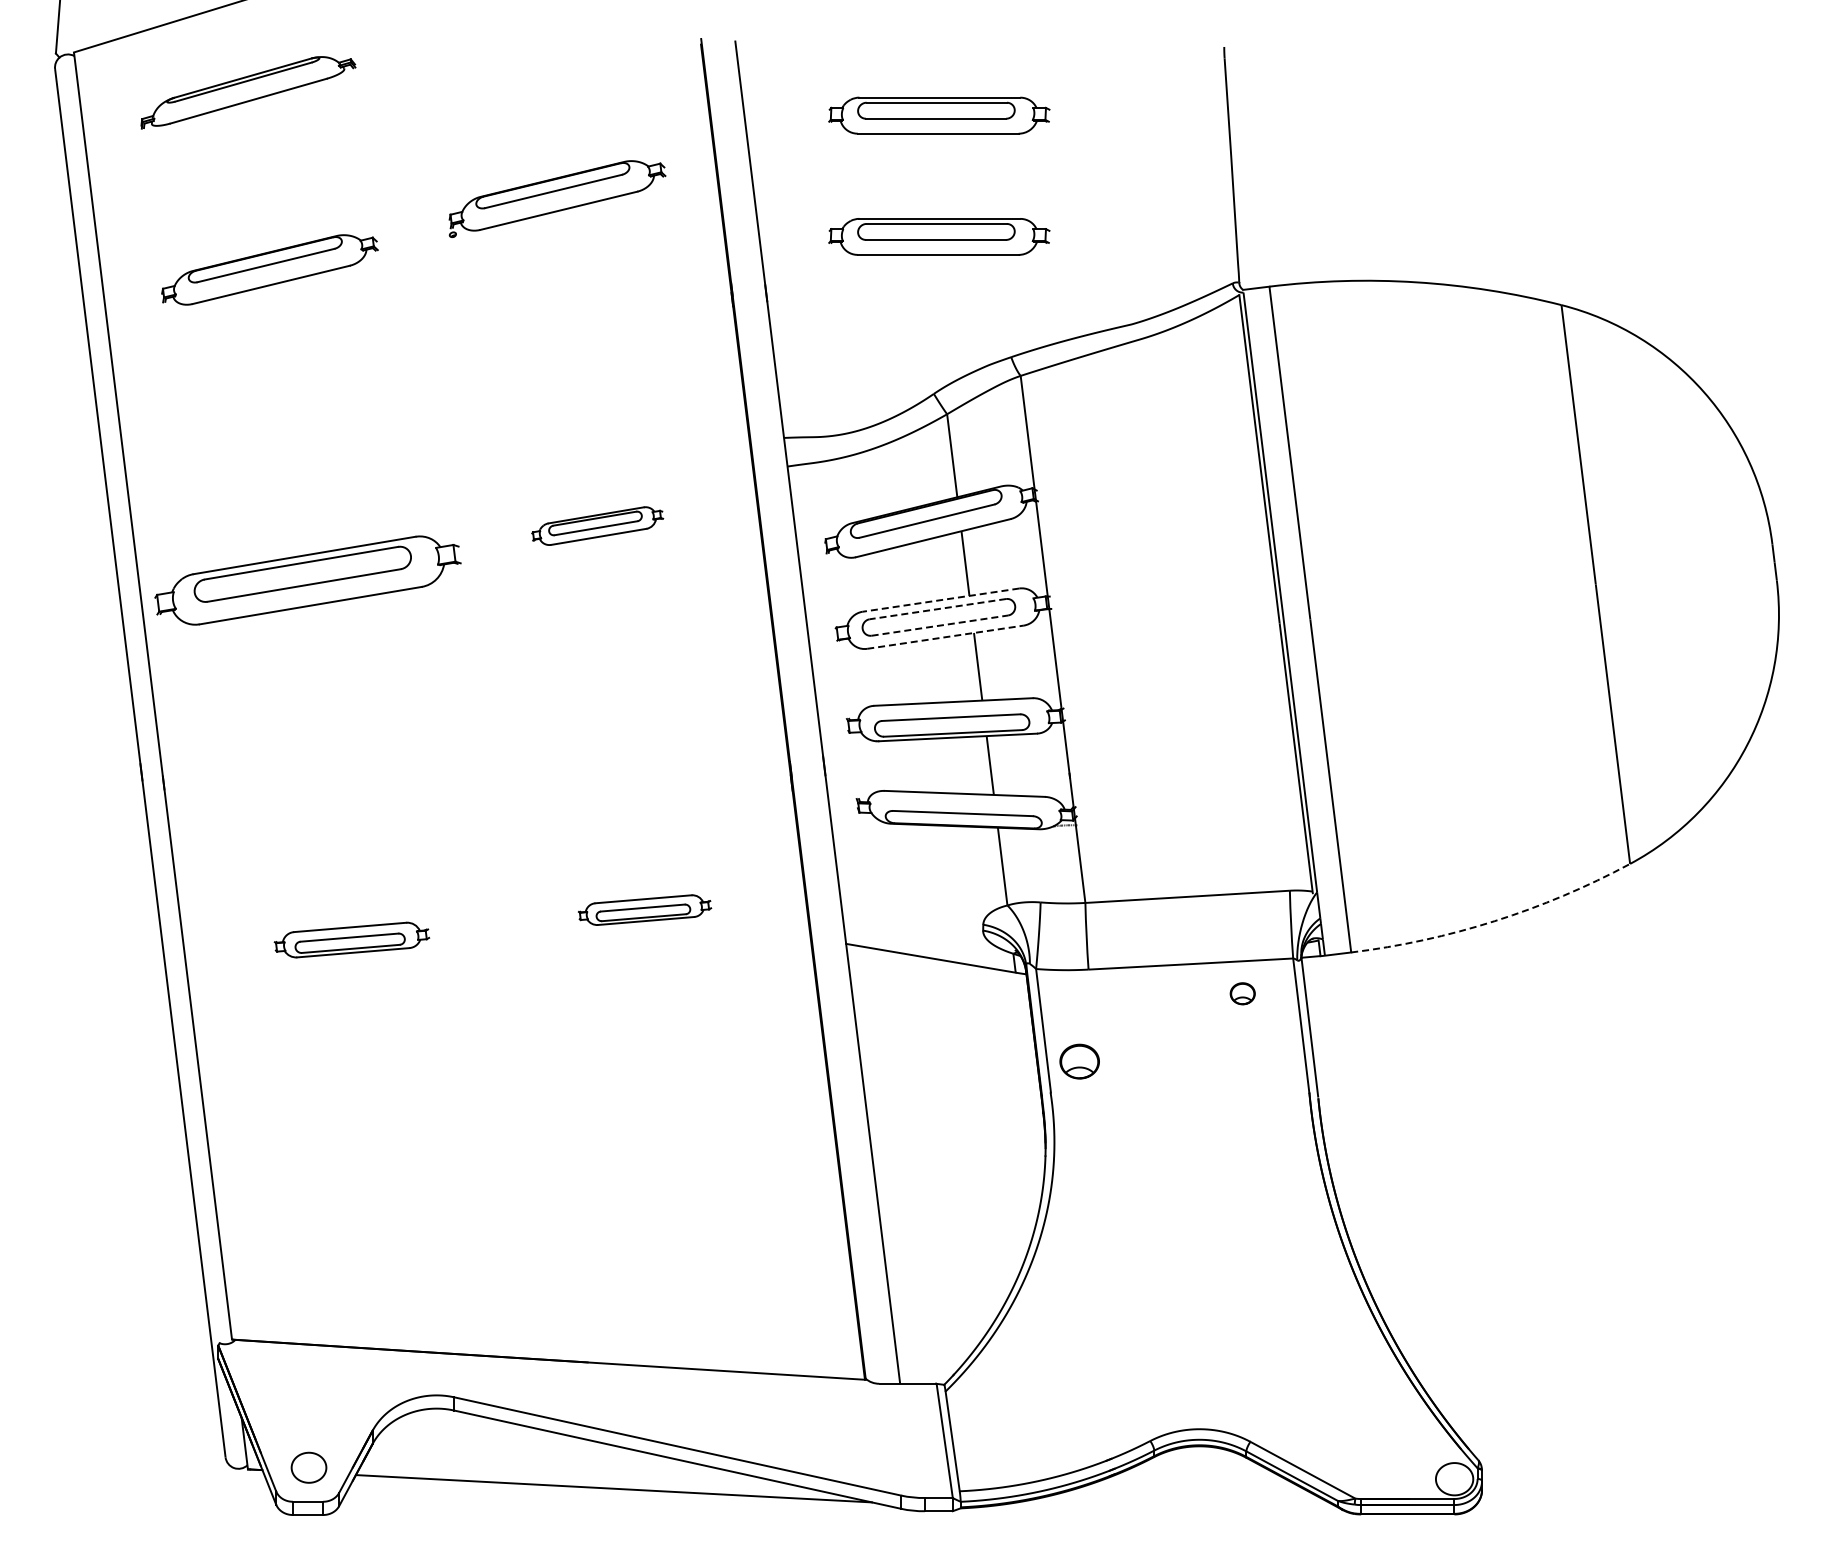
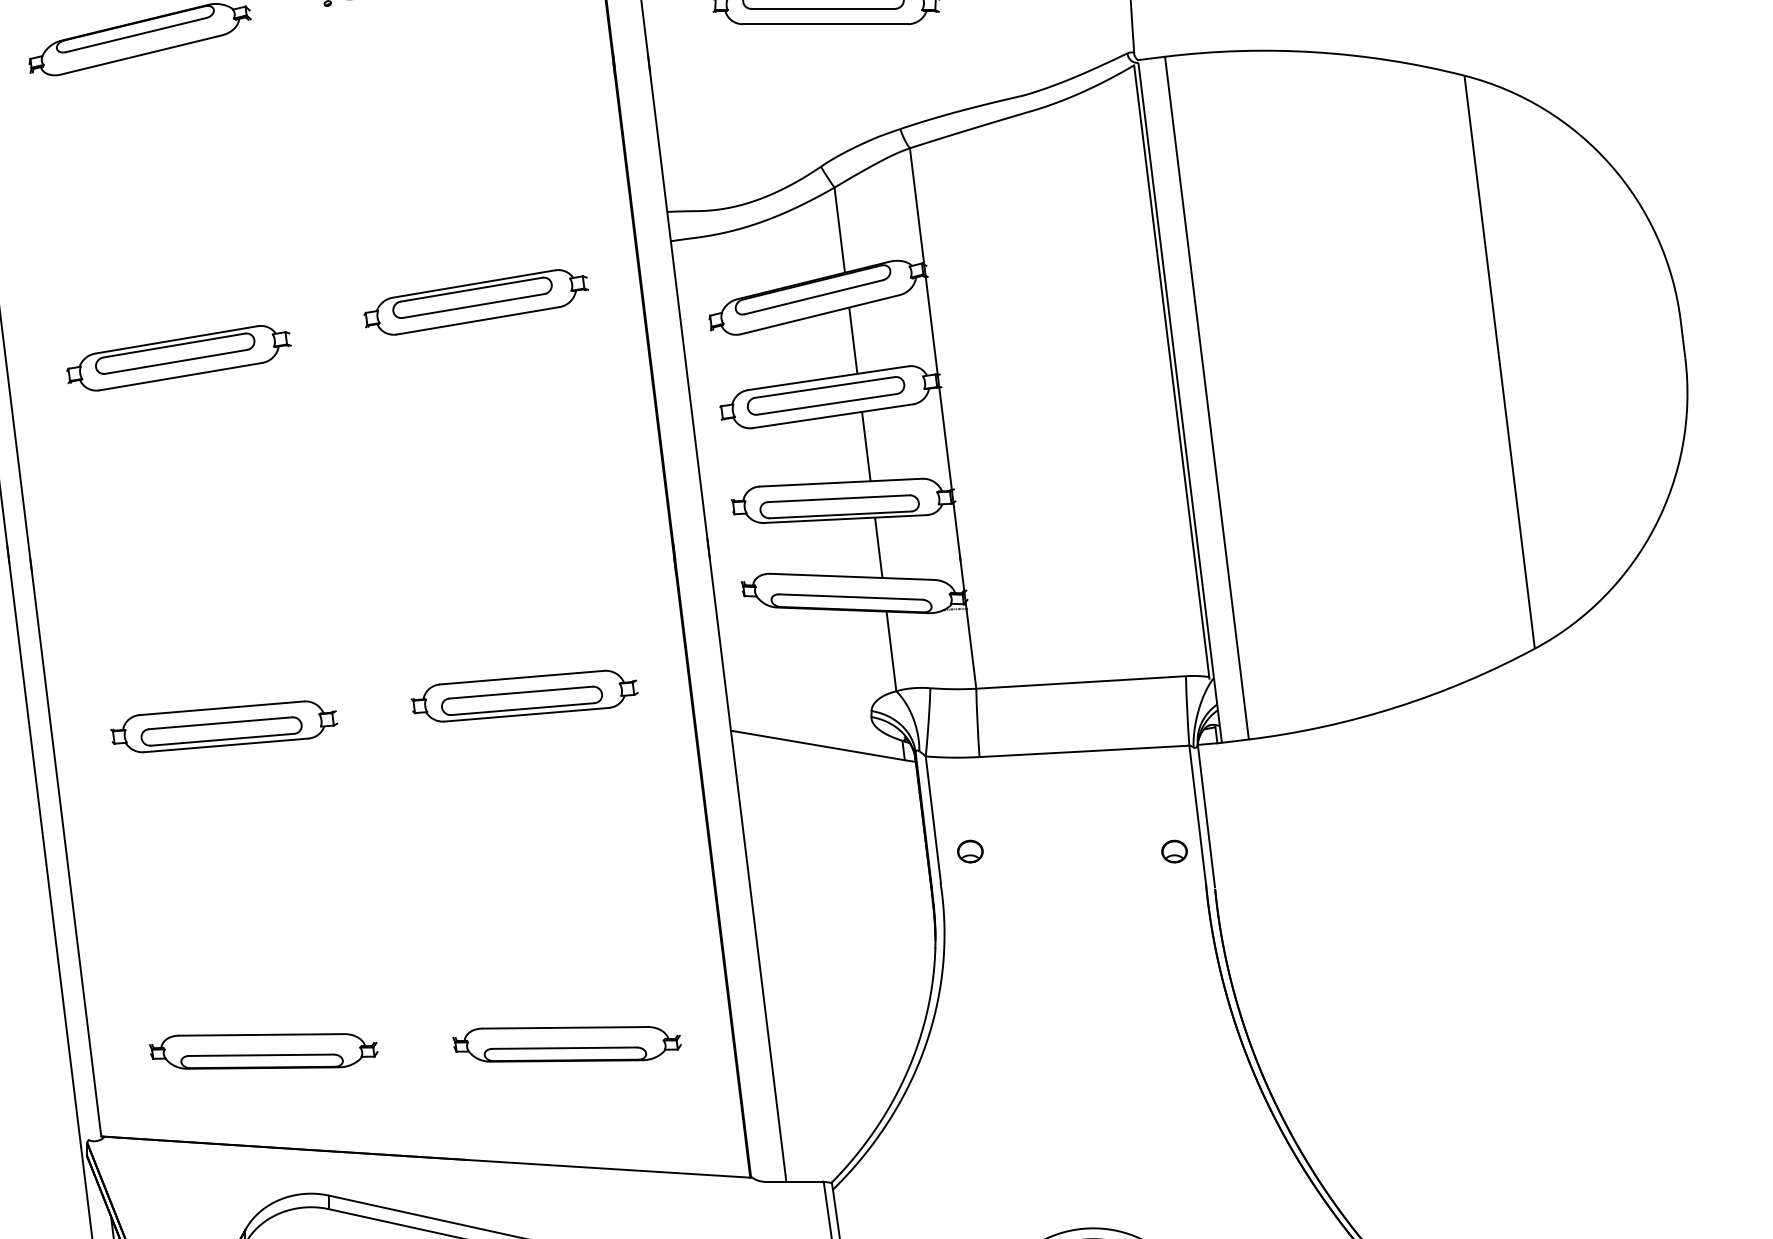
part: (597, 525) -> (476, 301), size x1.67
part: (307, 580) -> (178, 358), size x0.71
line: (940, 600) -> (827, 378), dashed -> solid
line: (937, 609) -> (824, 387), dashed -> solid
line: (940, 625) -> (827, 404), dashed -> solid
line: (946, 637) -> (833, 416), dashed -> solid
part: (644, 909) -> (524, 695), size x1.67
arc: (1494, 921) -> (1395, 707), dashed -> solid
part: (351, 939) -> (223, 726), size x1.43
part: (1242, 993) -> (1174, 851), moved
part: (1079, 1061) -> (970, 851), size x0.62
part: (686, 1249) -> (567, 1044), added
part: (390, 1256) -> (263, 1051), added

